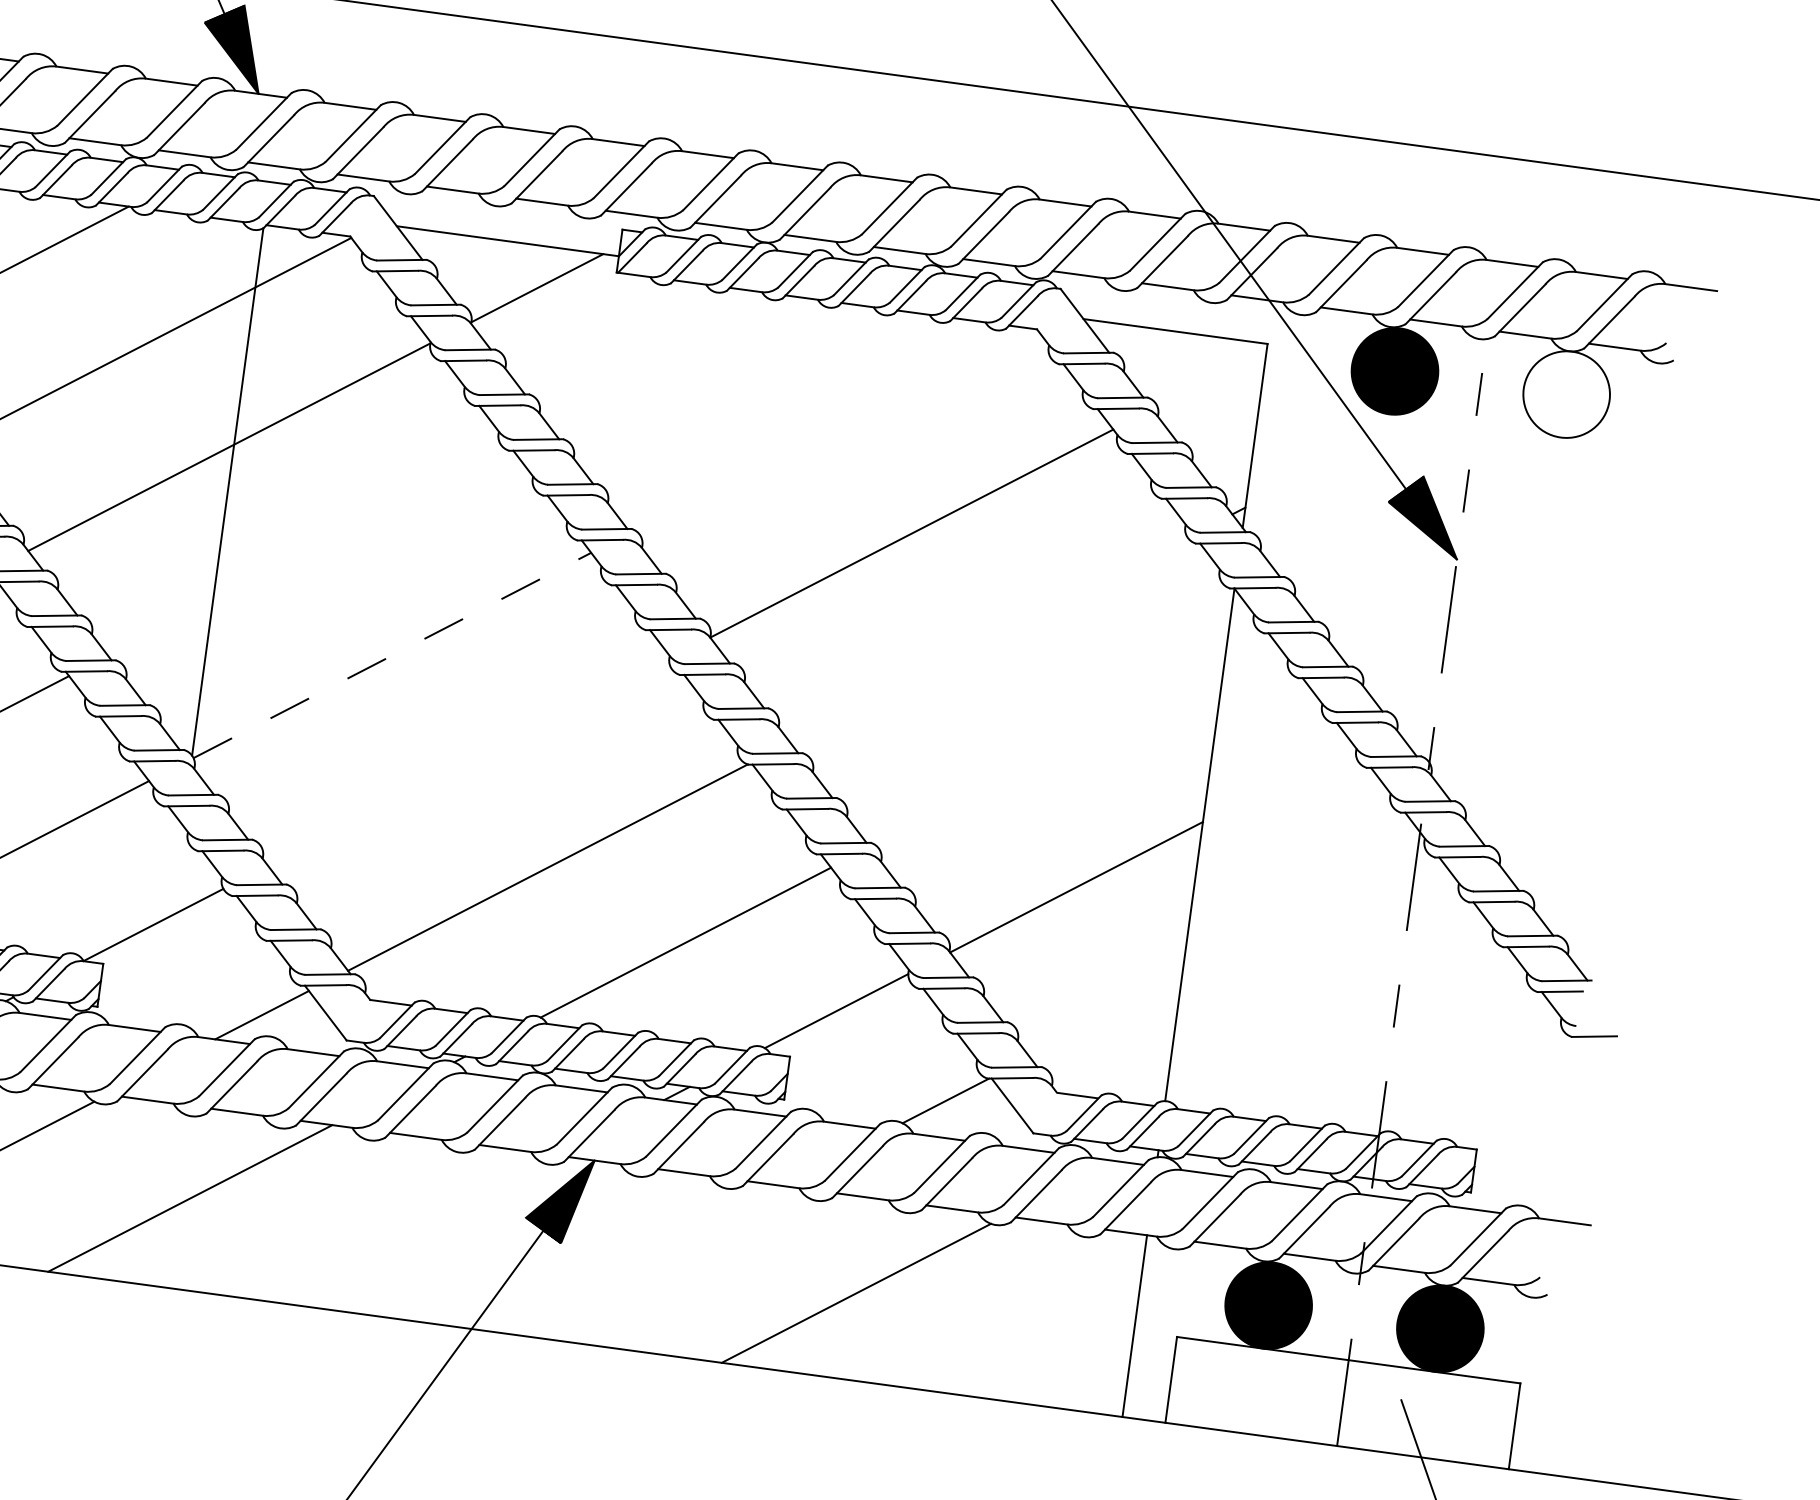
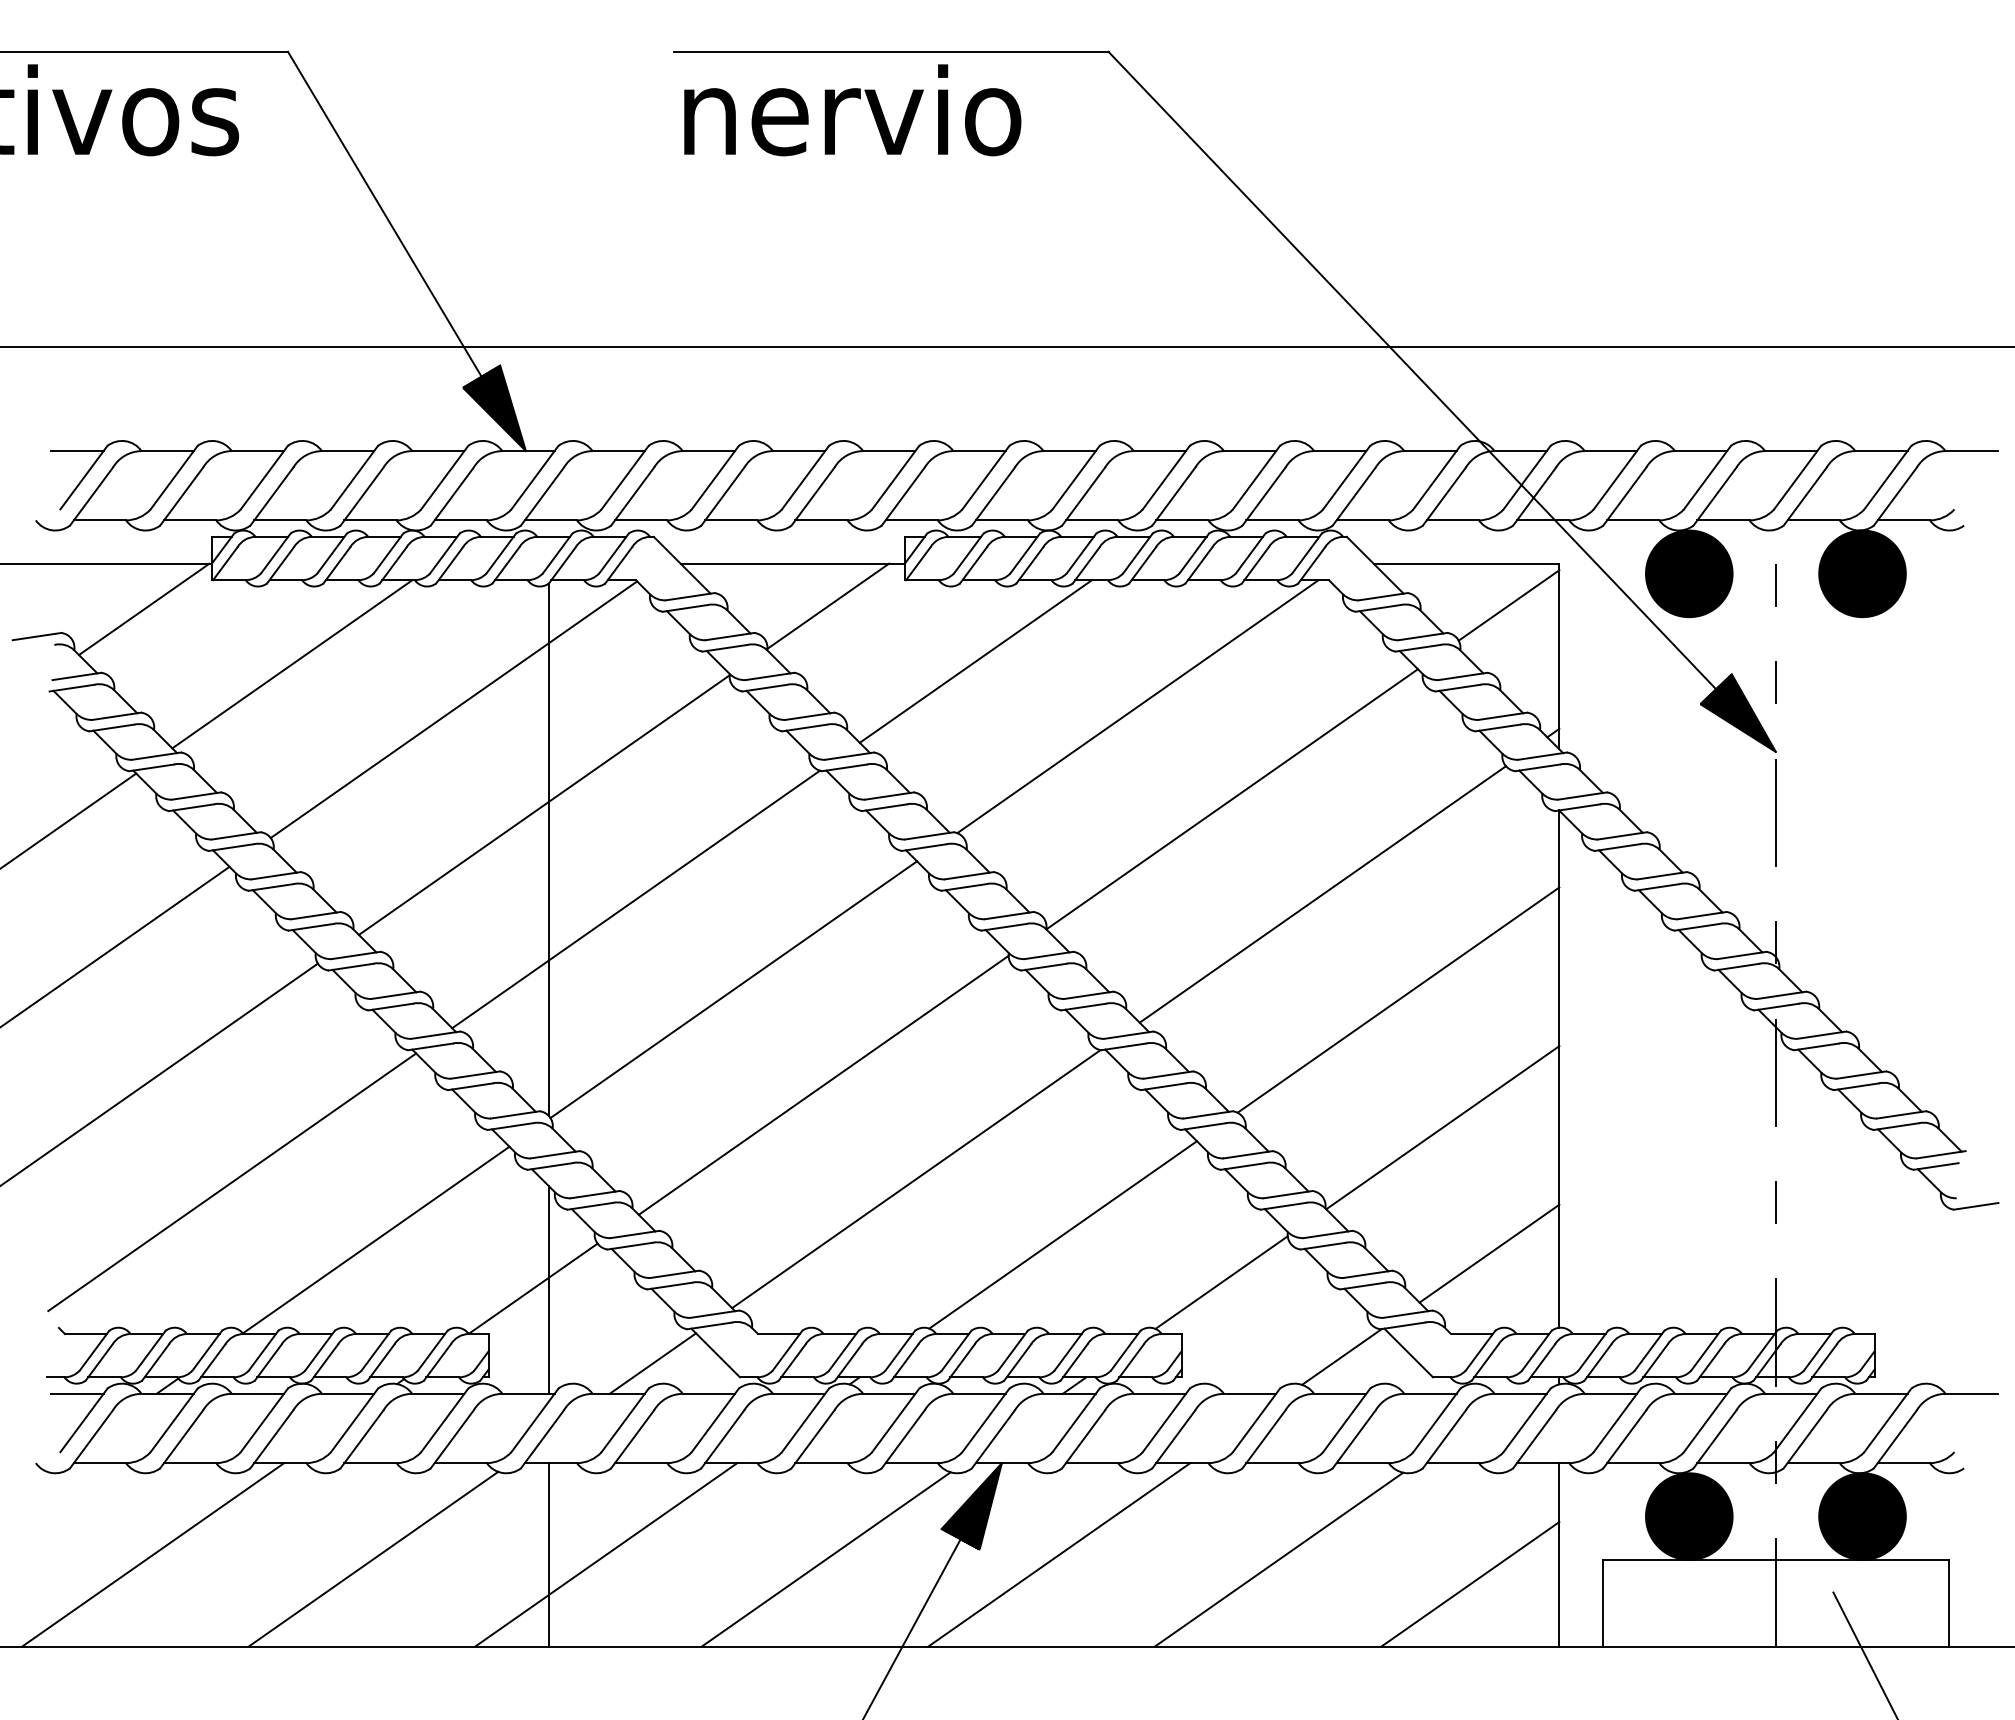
line: (675, 362) -> (975, 661), added
line: (1211, 378) -> (1508, 605), added
fill: (1566, 394) -> (1862, 573), added
line: (830, 428) -> (1137, 706), added
line: (308, 553) -> (636, 899), added
line: (988, 640) -> (1322, 894), added
line: (392, 655) -> (733, 989), dashed -> solid
line: (1049, 754) -> (1398, 999), added
line: (468, 761) -> (823, 1084), added
line: (168, 927) -> (548, 1289), added
line: (1105, 1018) -> (1489, 1253), added
line: (133, 1190) -> (548, 1554), added
line: (406, 1232) -> (825, 1559), added
line: (639, 1258) -> (1059, 1554), added
line: (1042, 1343) -> (1470, 1584), added

